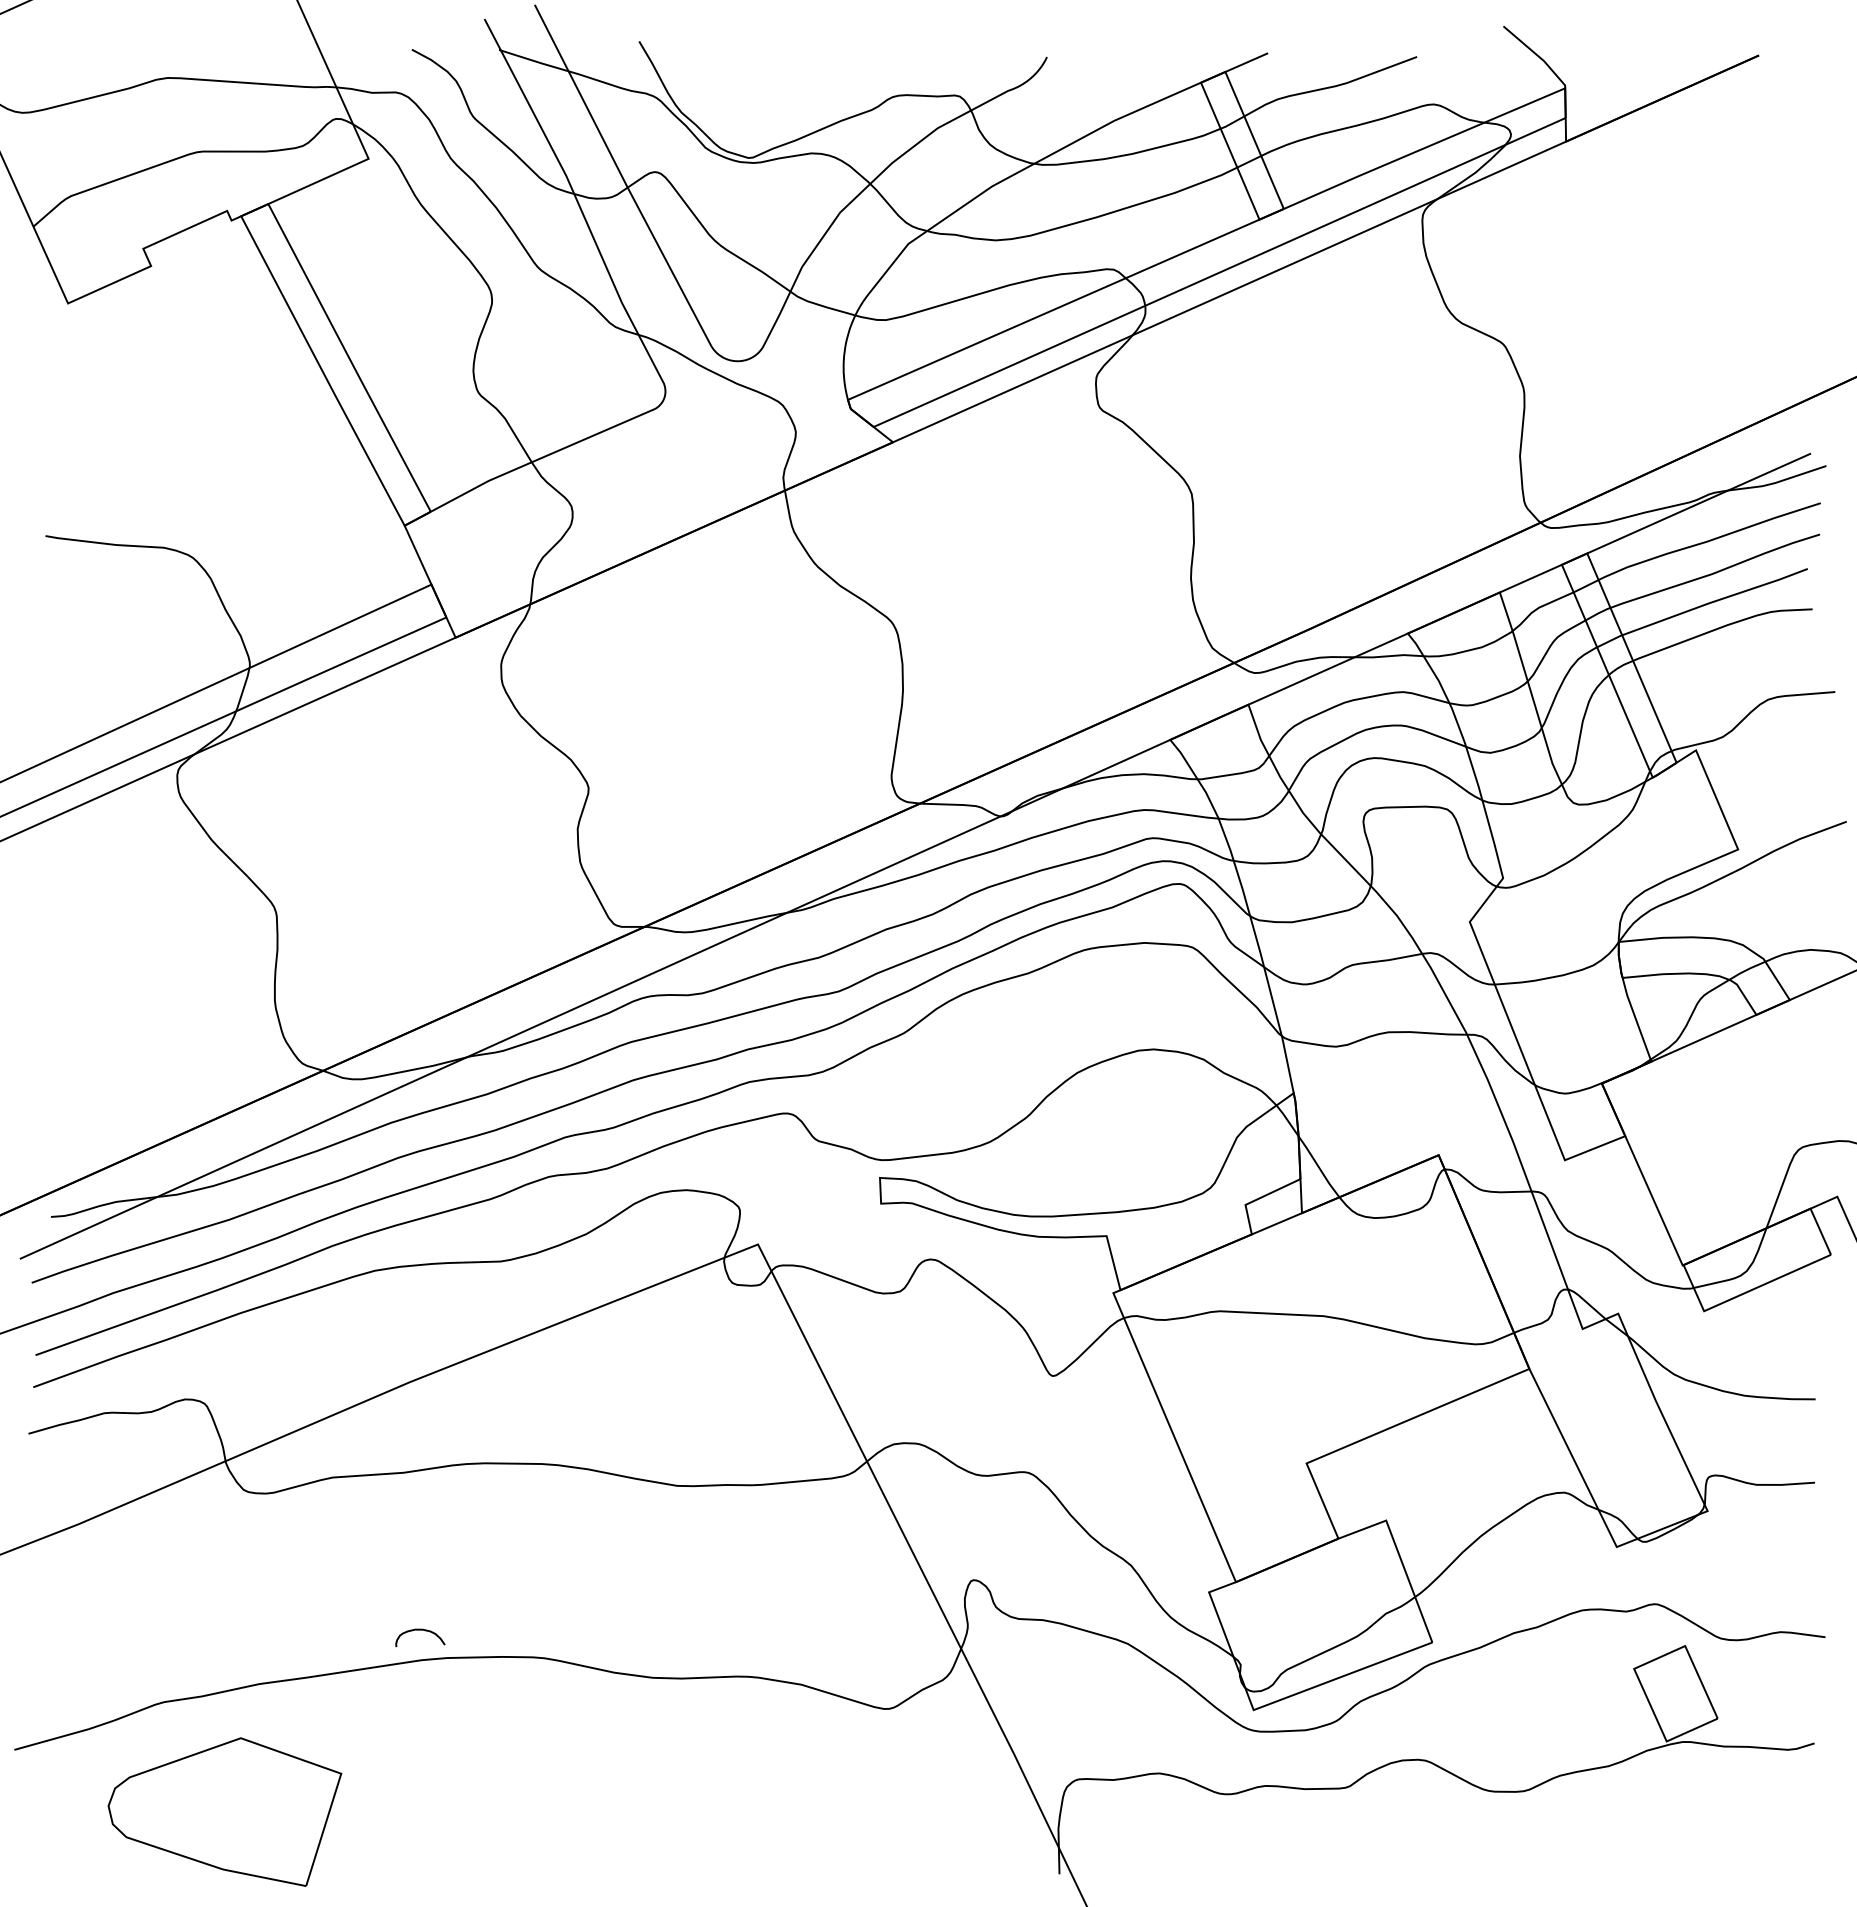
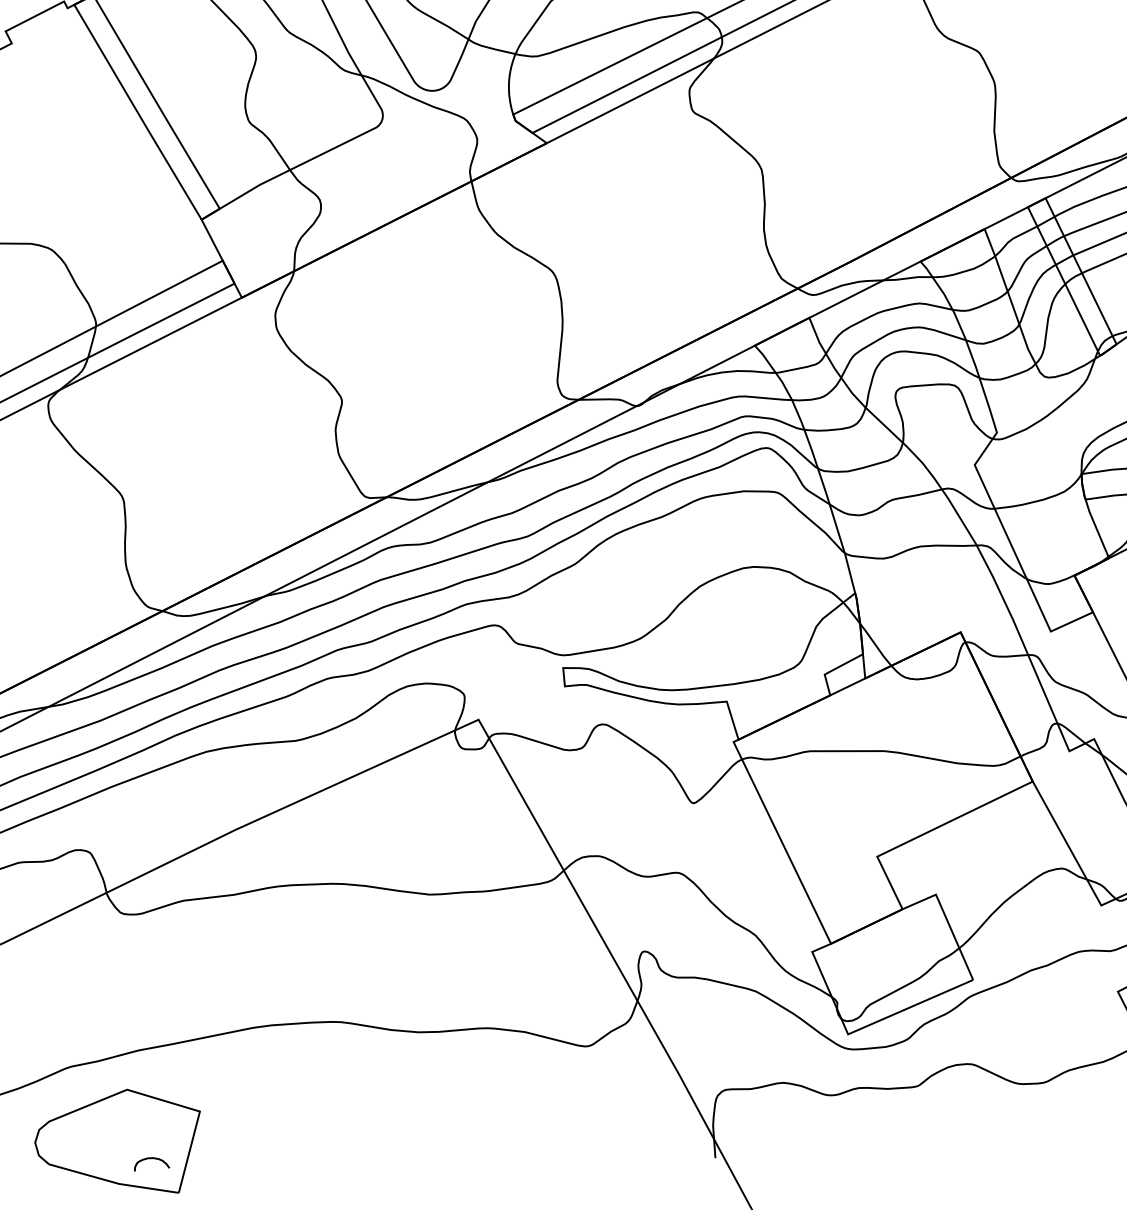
curve: (420, 1630) -> (151, 1158), moved

